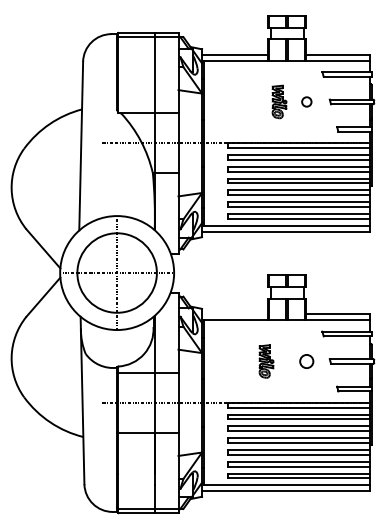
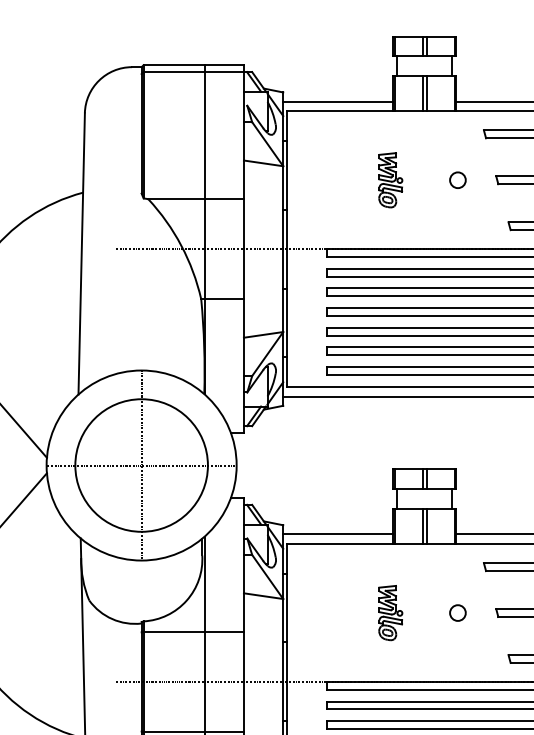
part: (279, 101) -> (390, 179), moved
line: (235, 314) -> (338, 534), added
circle: (306, 361) -> (457, 613), size x0.71

